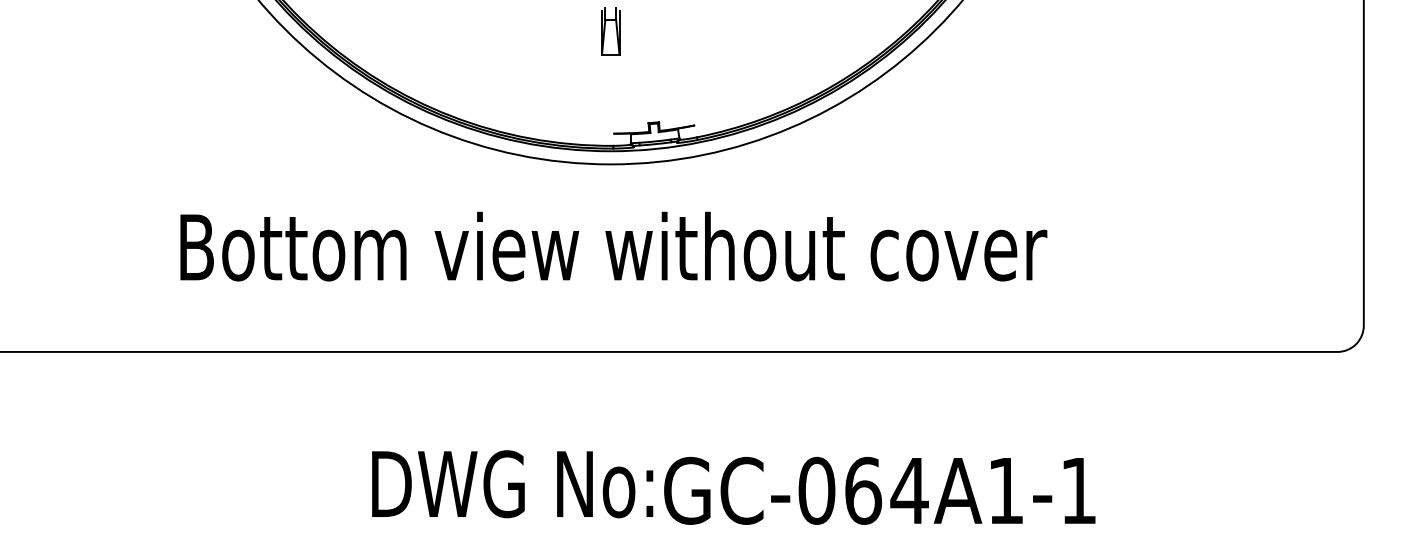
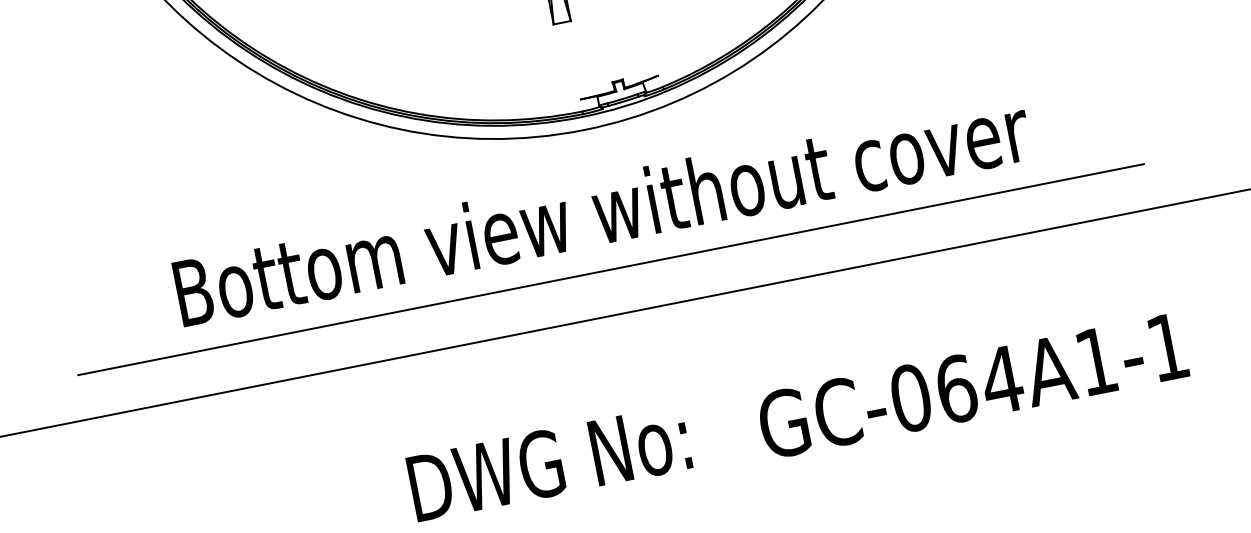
line: (610, 306) -> (610, 269), added
text: (879, 490) -> (972, 385), moved

